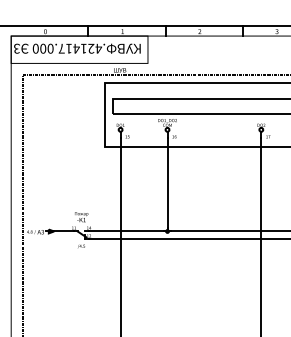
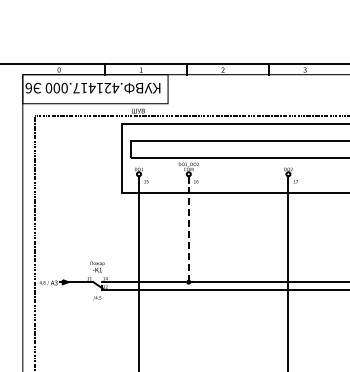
text: (16, 48) -> (28, 87), 3 -> 6
line: (167, 184) -> (188, 232), solid -> dashed

